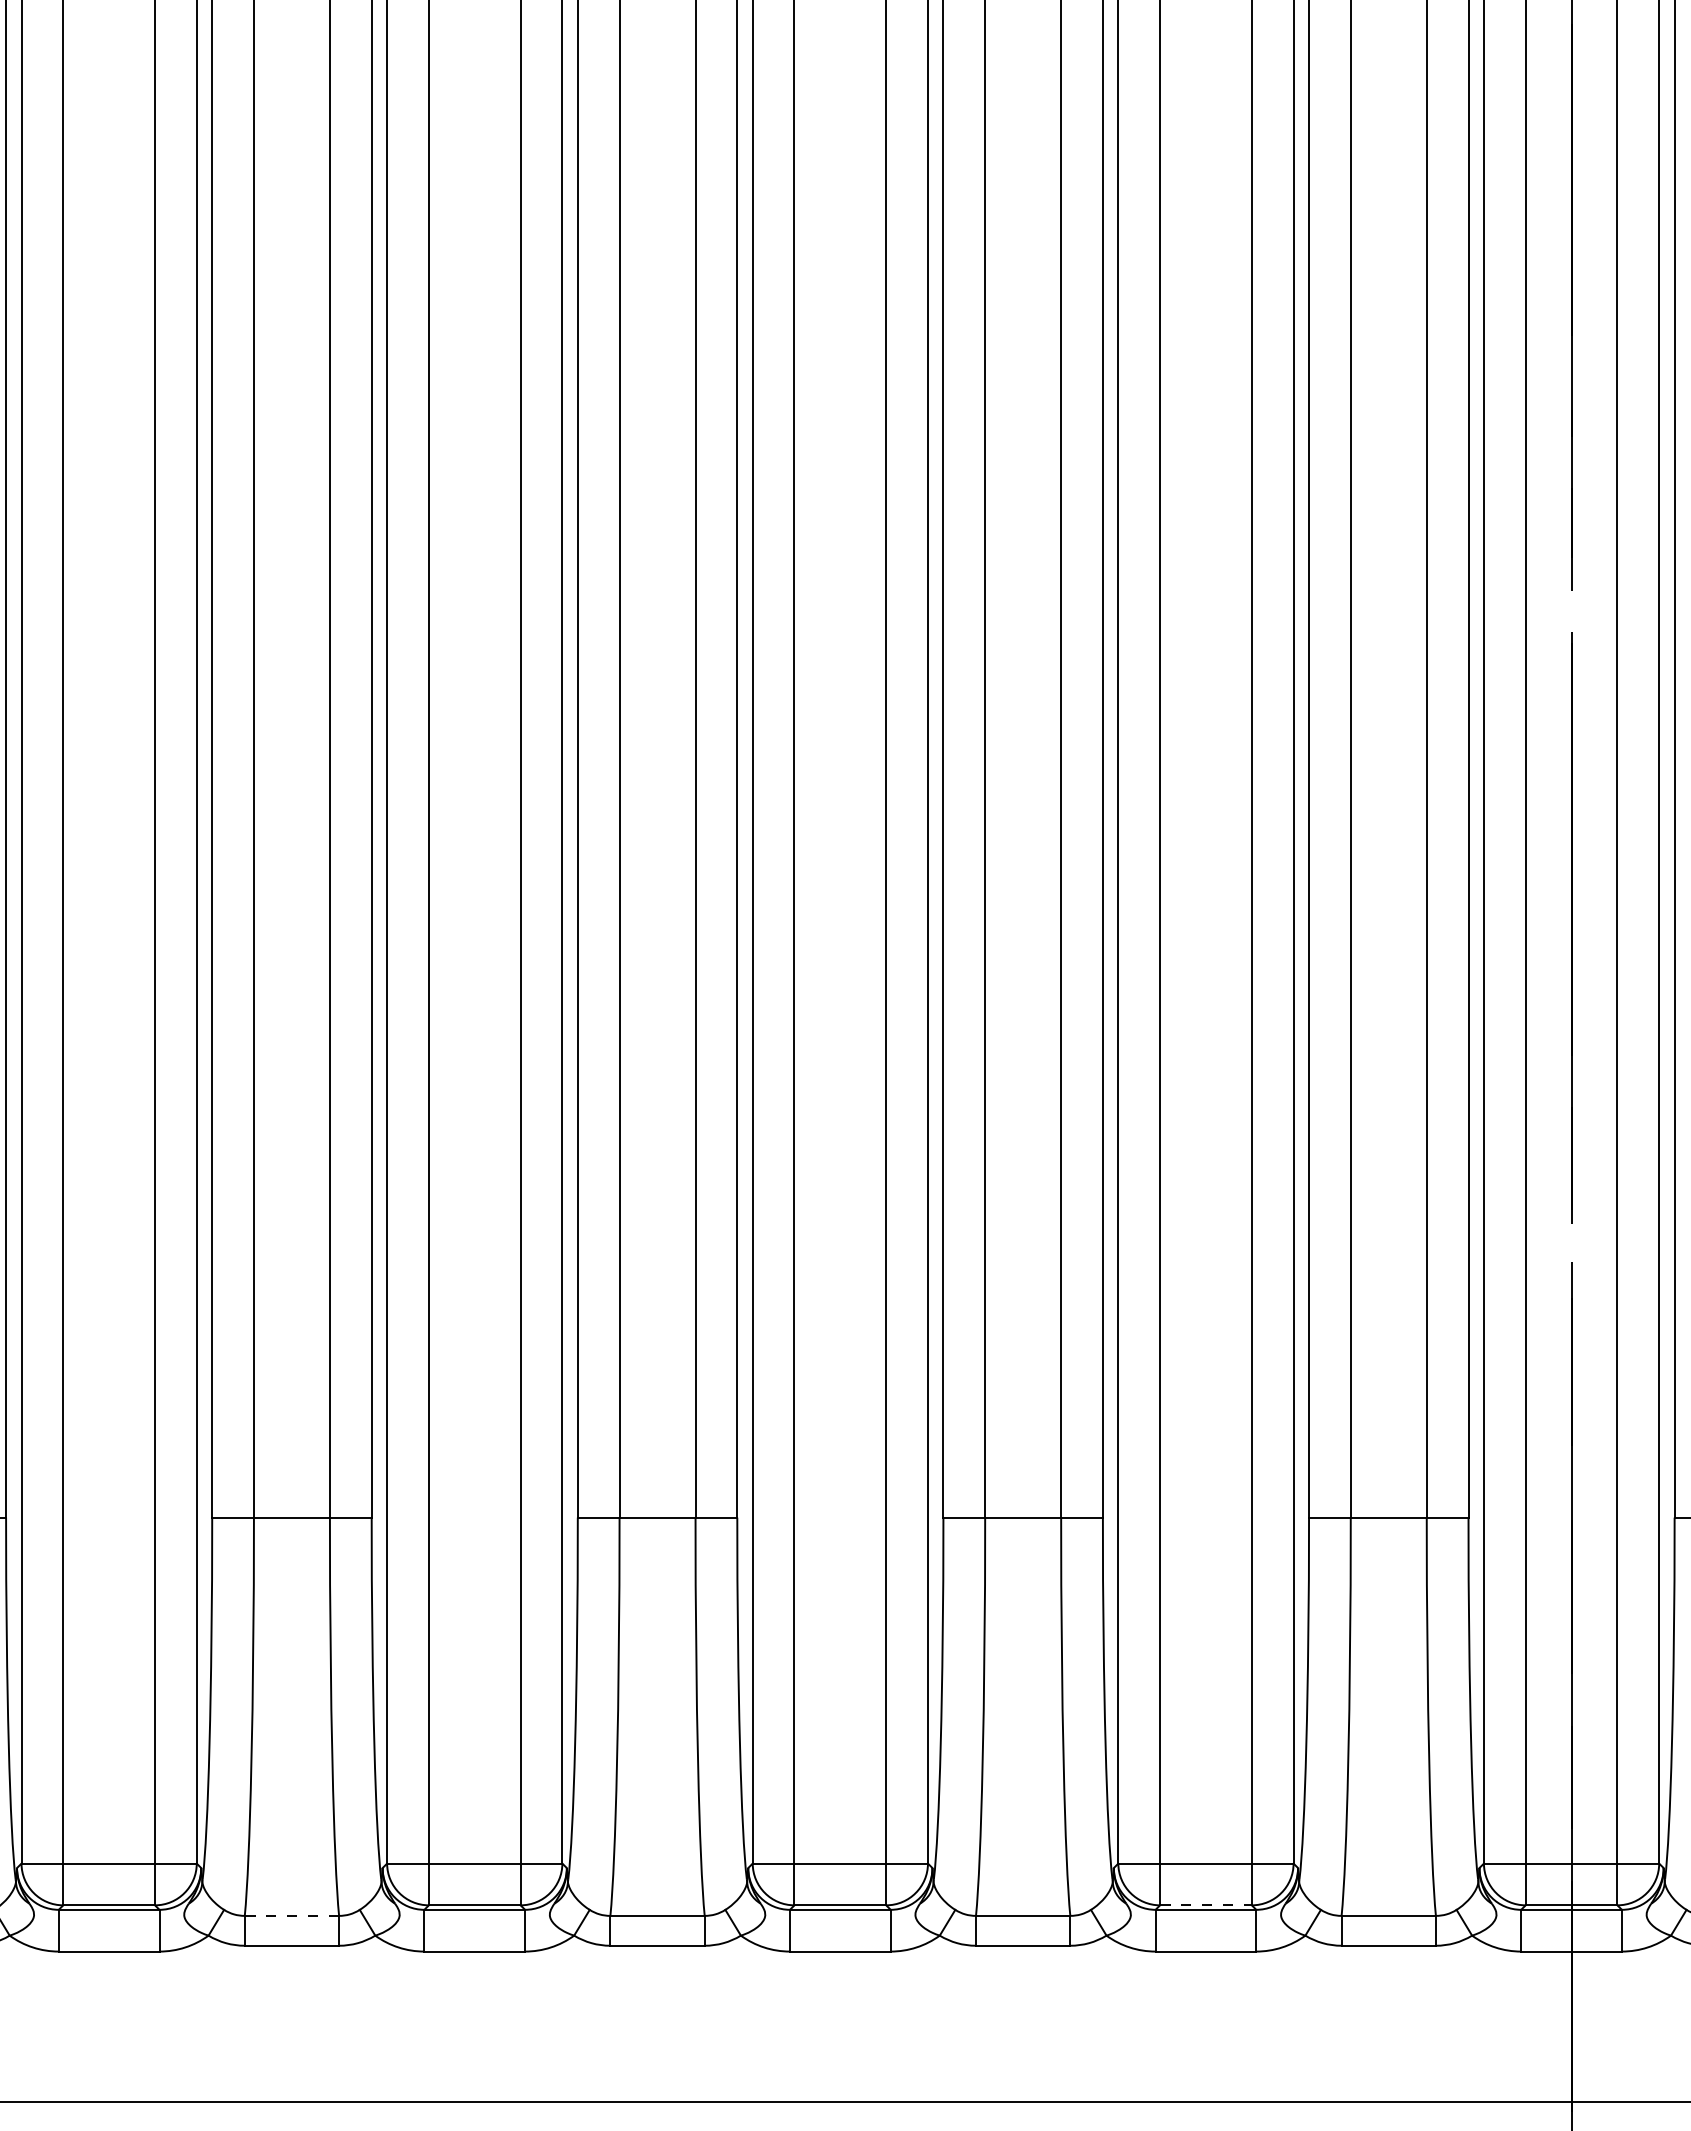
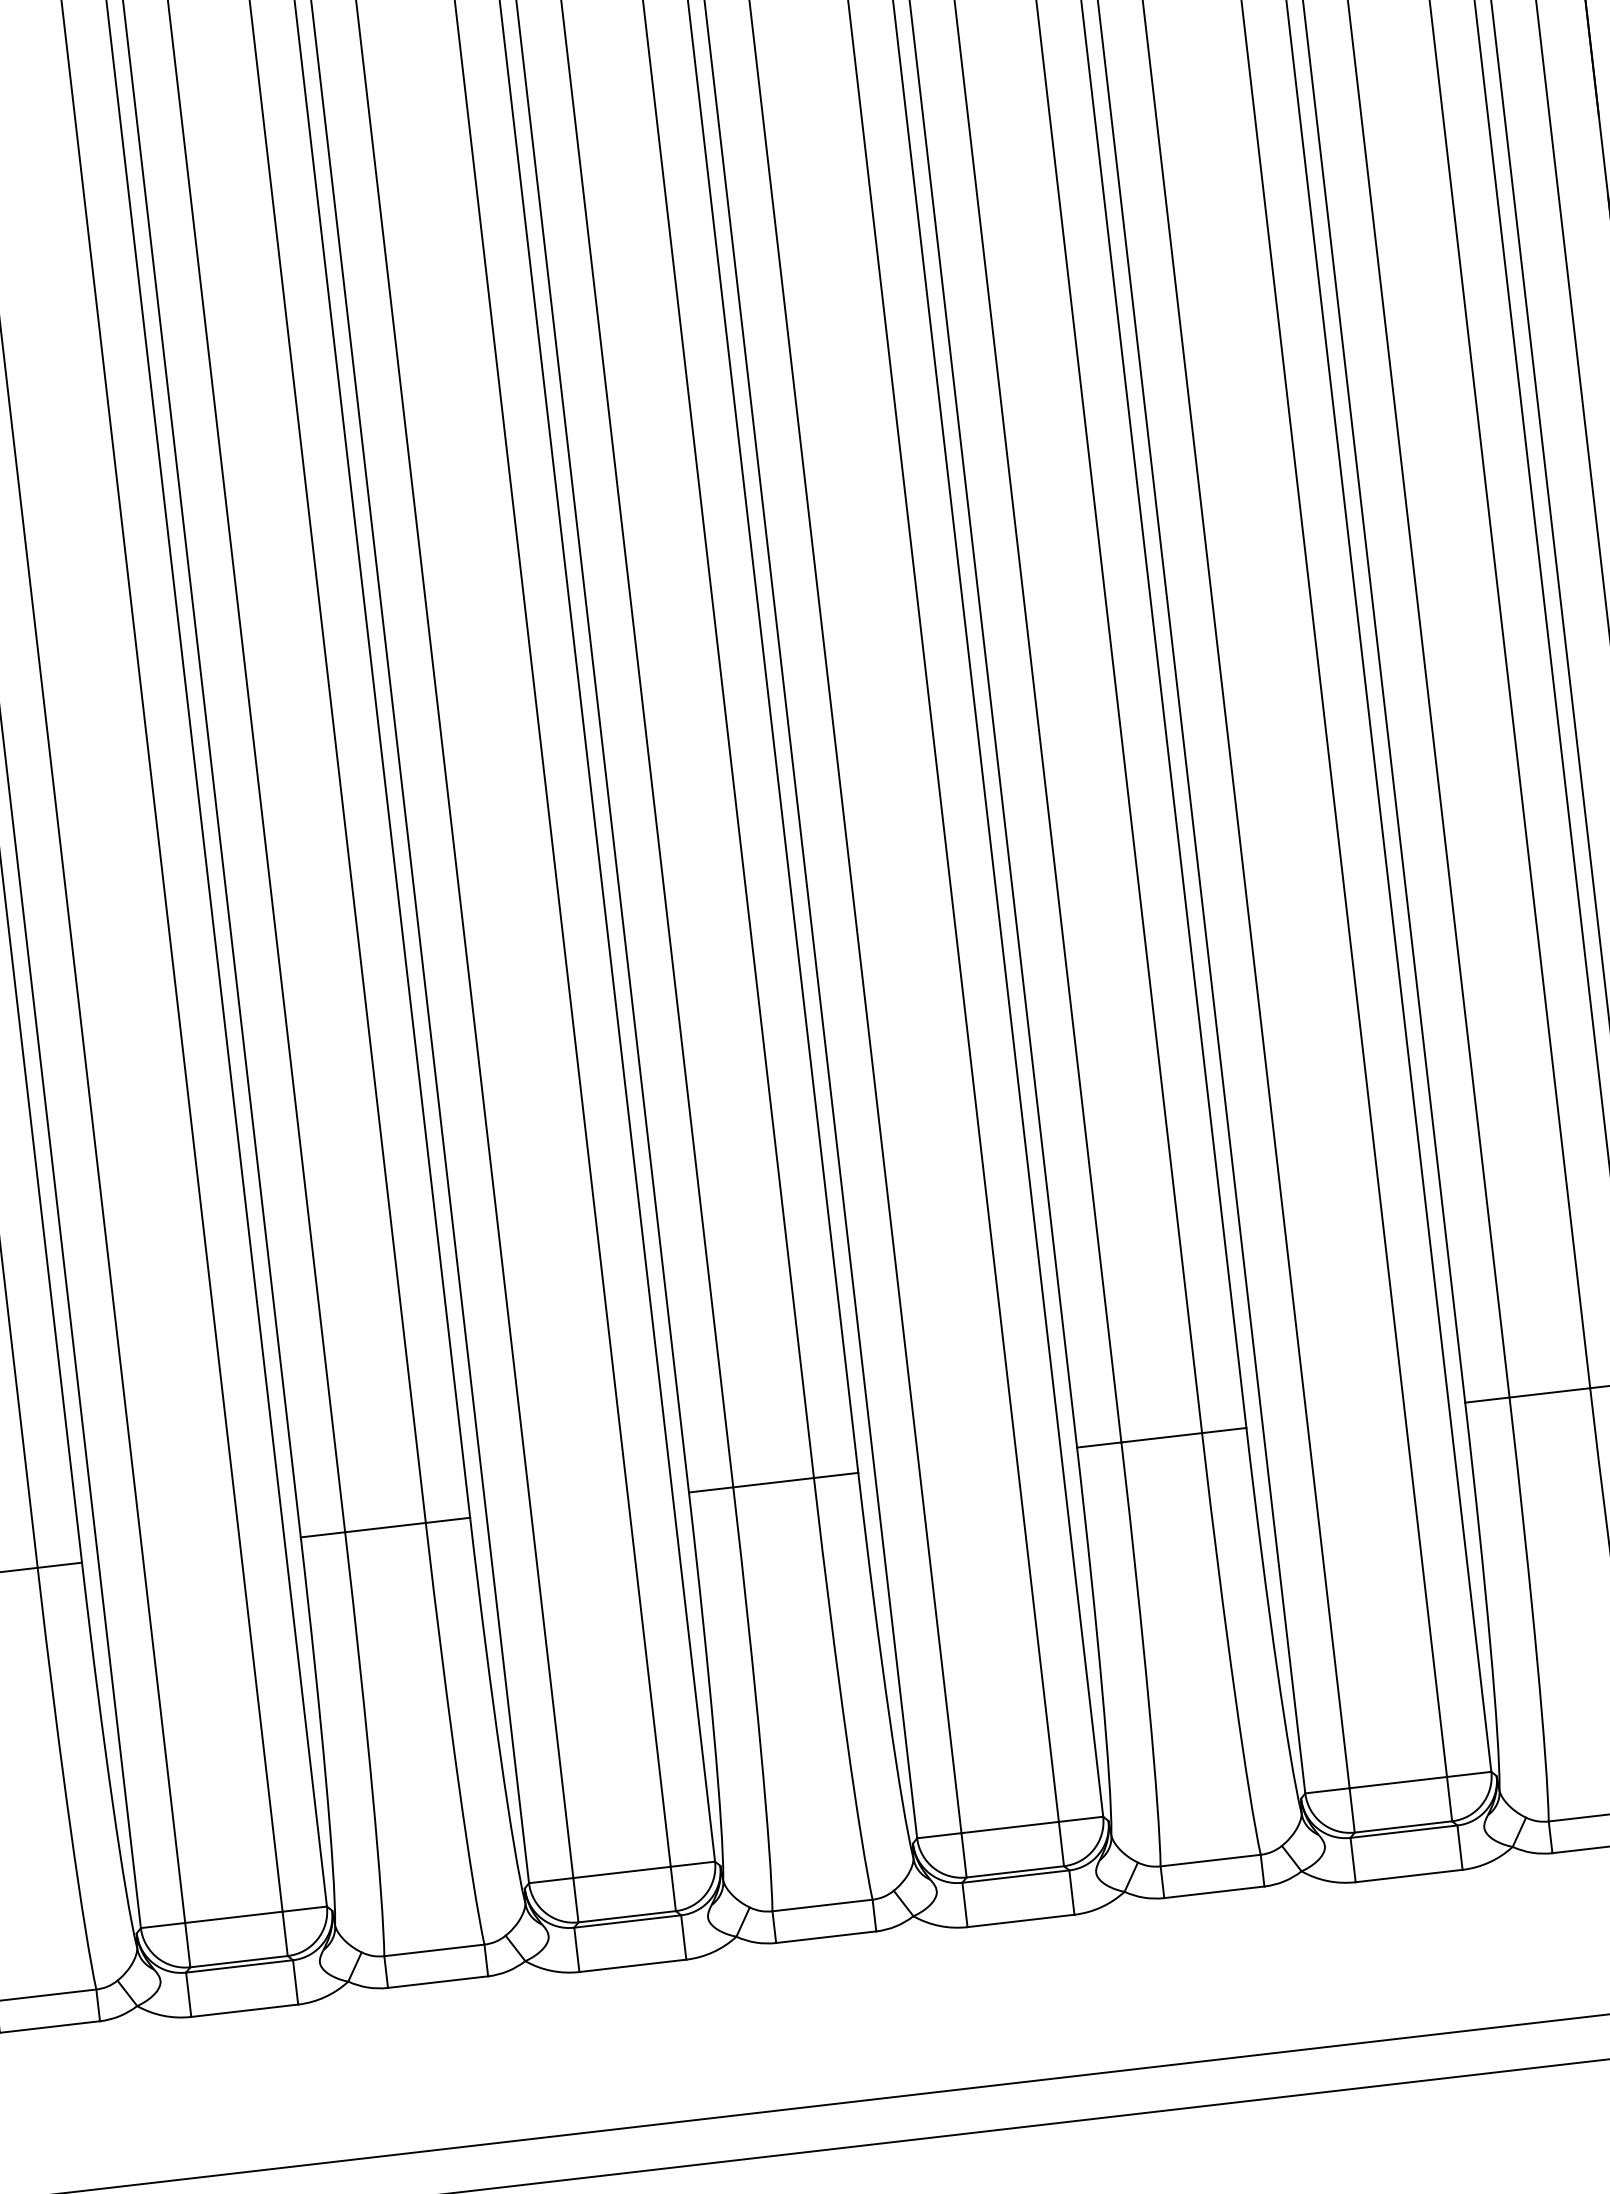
line: (1205, 1905) -> (1402, 1827), dashed -> solid
line: (291, 1915) -> (433, 1950), dashed -> solid

